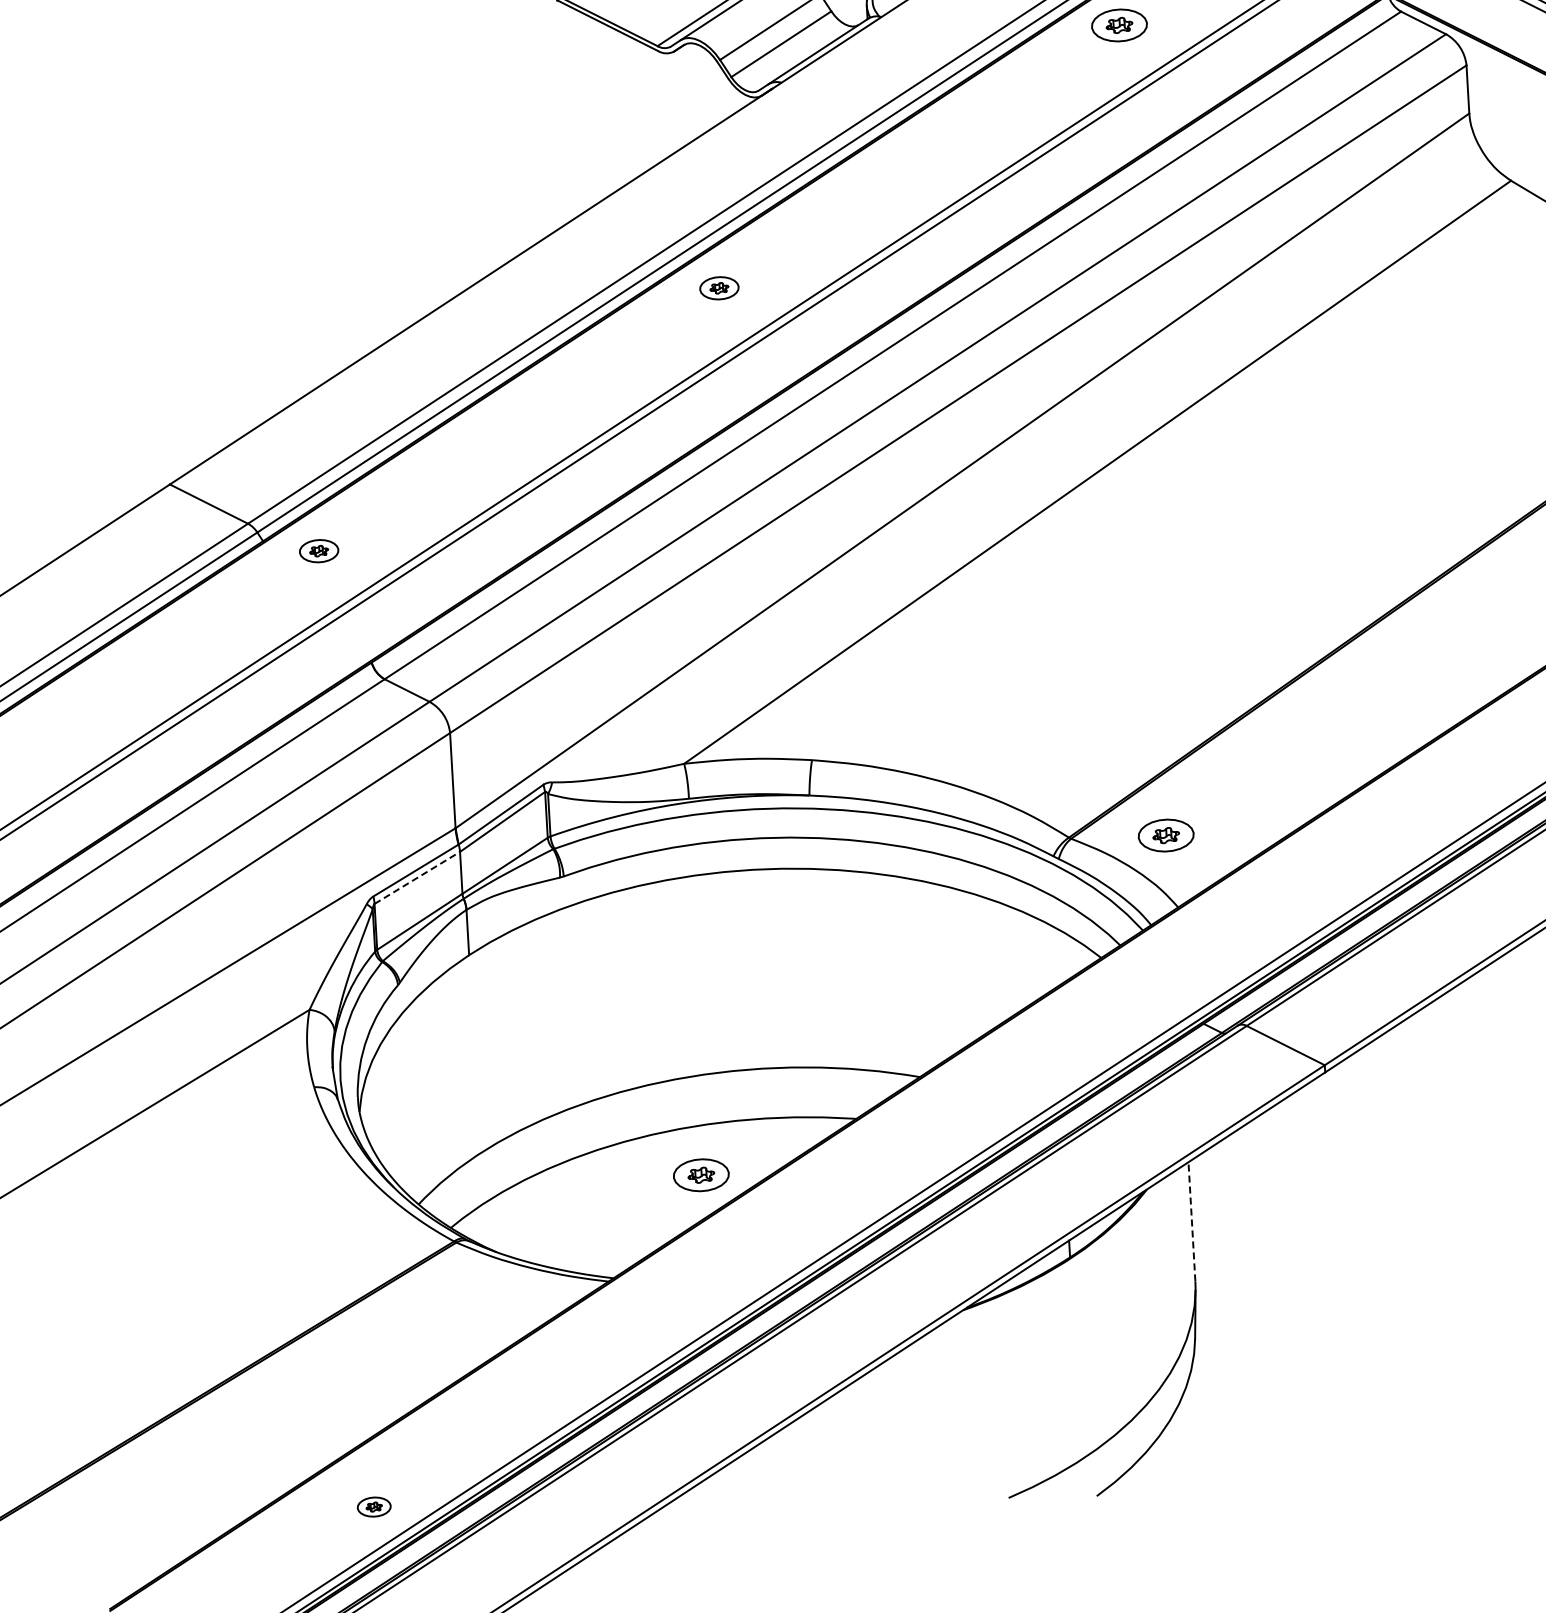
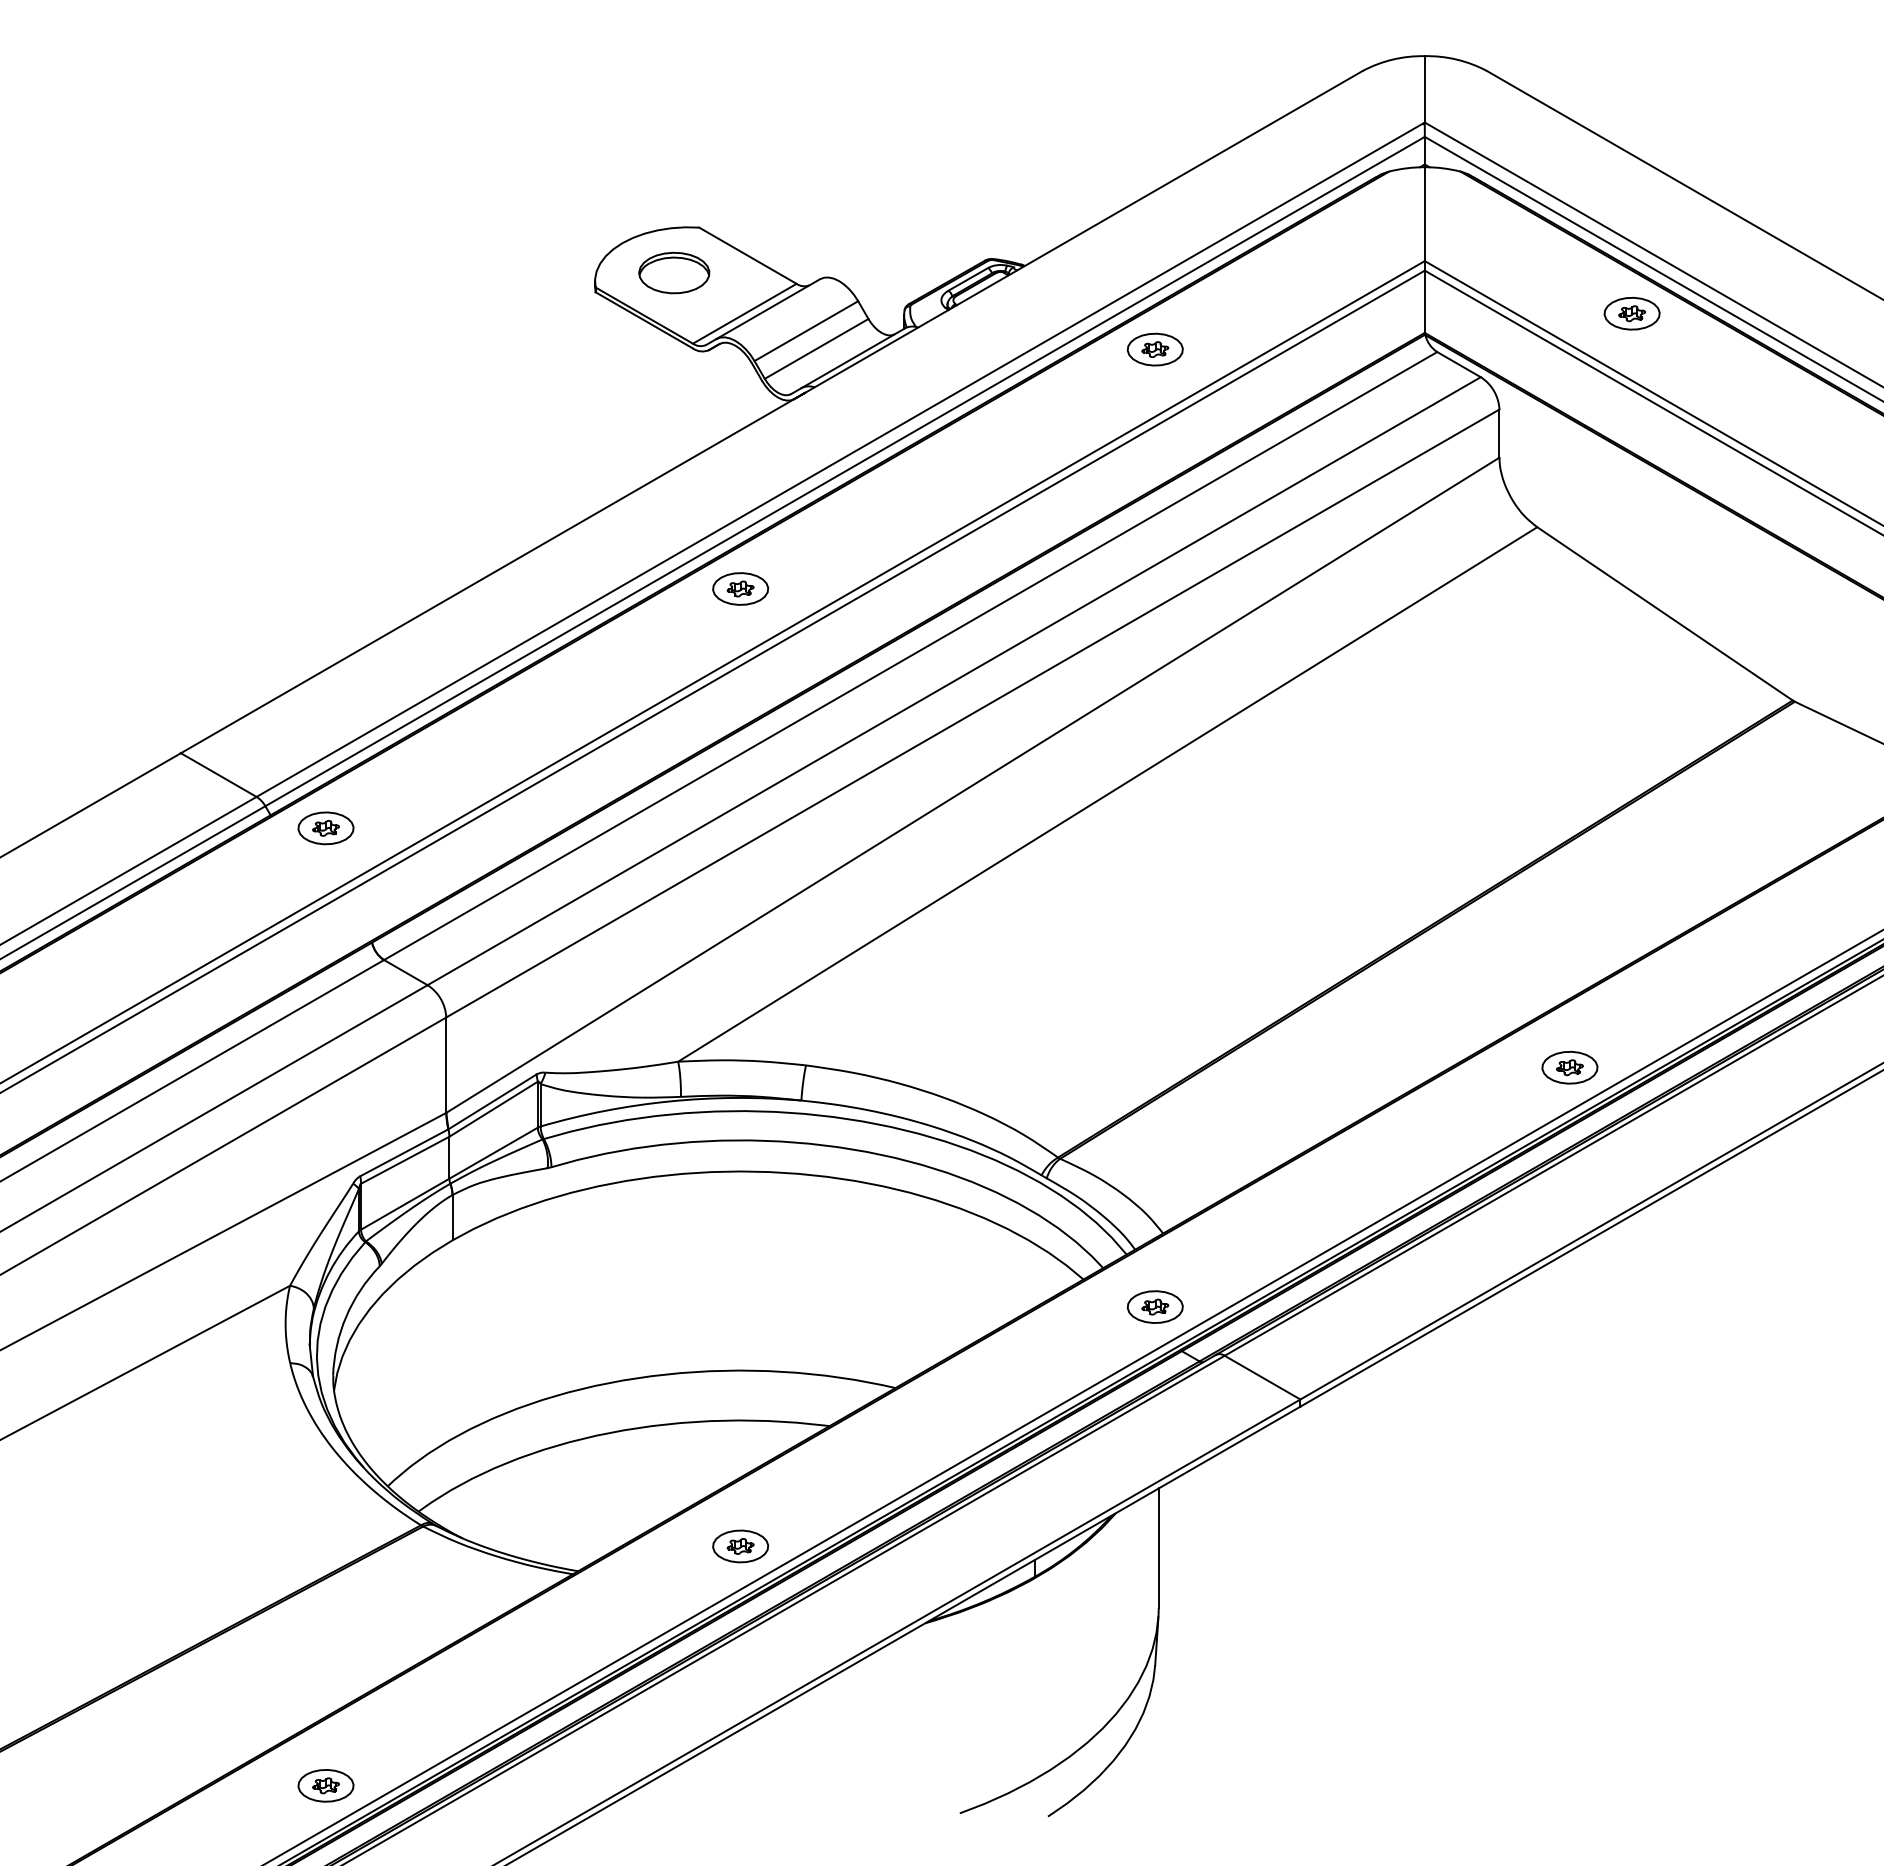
part: (719, 287) -> (740, 588), size x1.43
part: (318, 551) -> (325, 828), size x1.43
part: (1165, 835) -> (1154, 1306), moved
line: (417, 878) -> (405, 1160), dashed -> solid
part: (701, 1175) -> (740, 1546), moved
line: (1191, 1222) -> (1158, 1548), dashed -> solid
part: (373, 1506) -> (325, 1785), size x1.67

